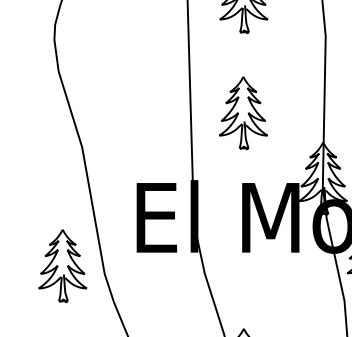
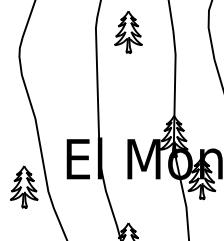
part: (243, 112) -> (128, 98), removed

